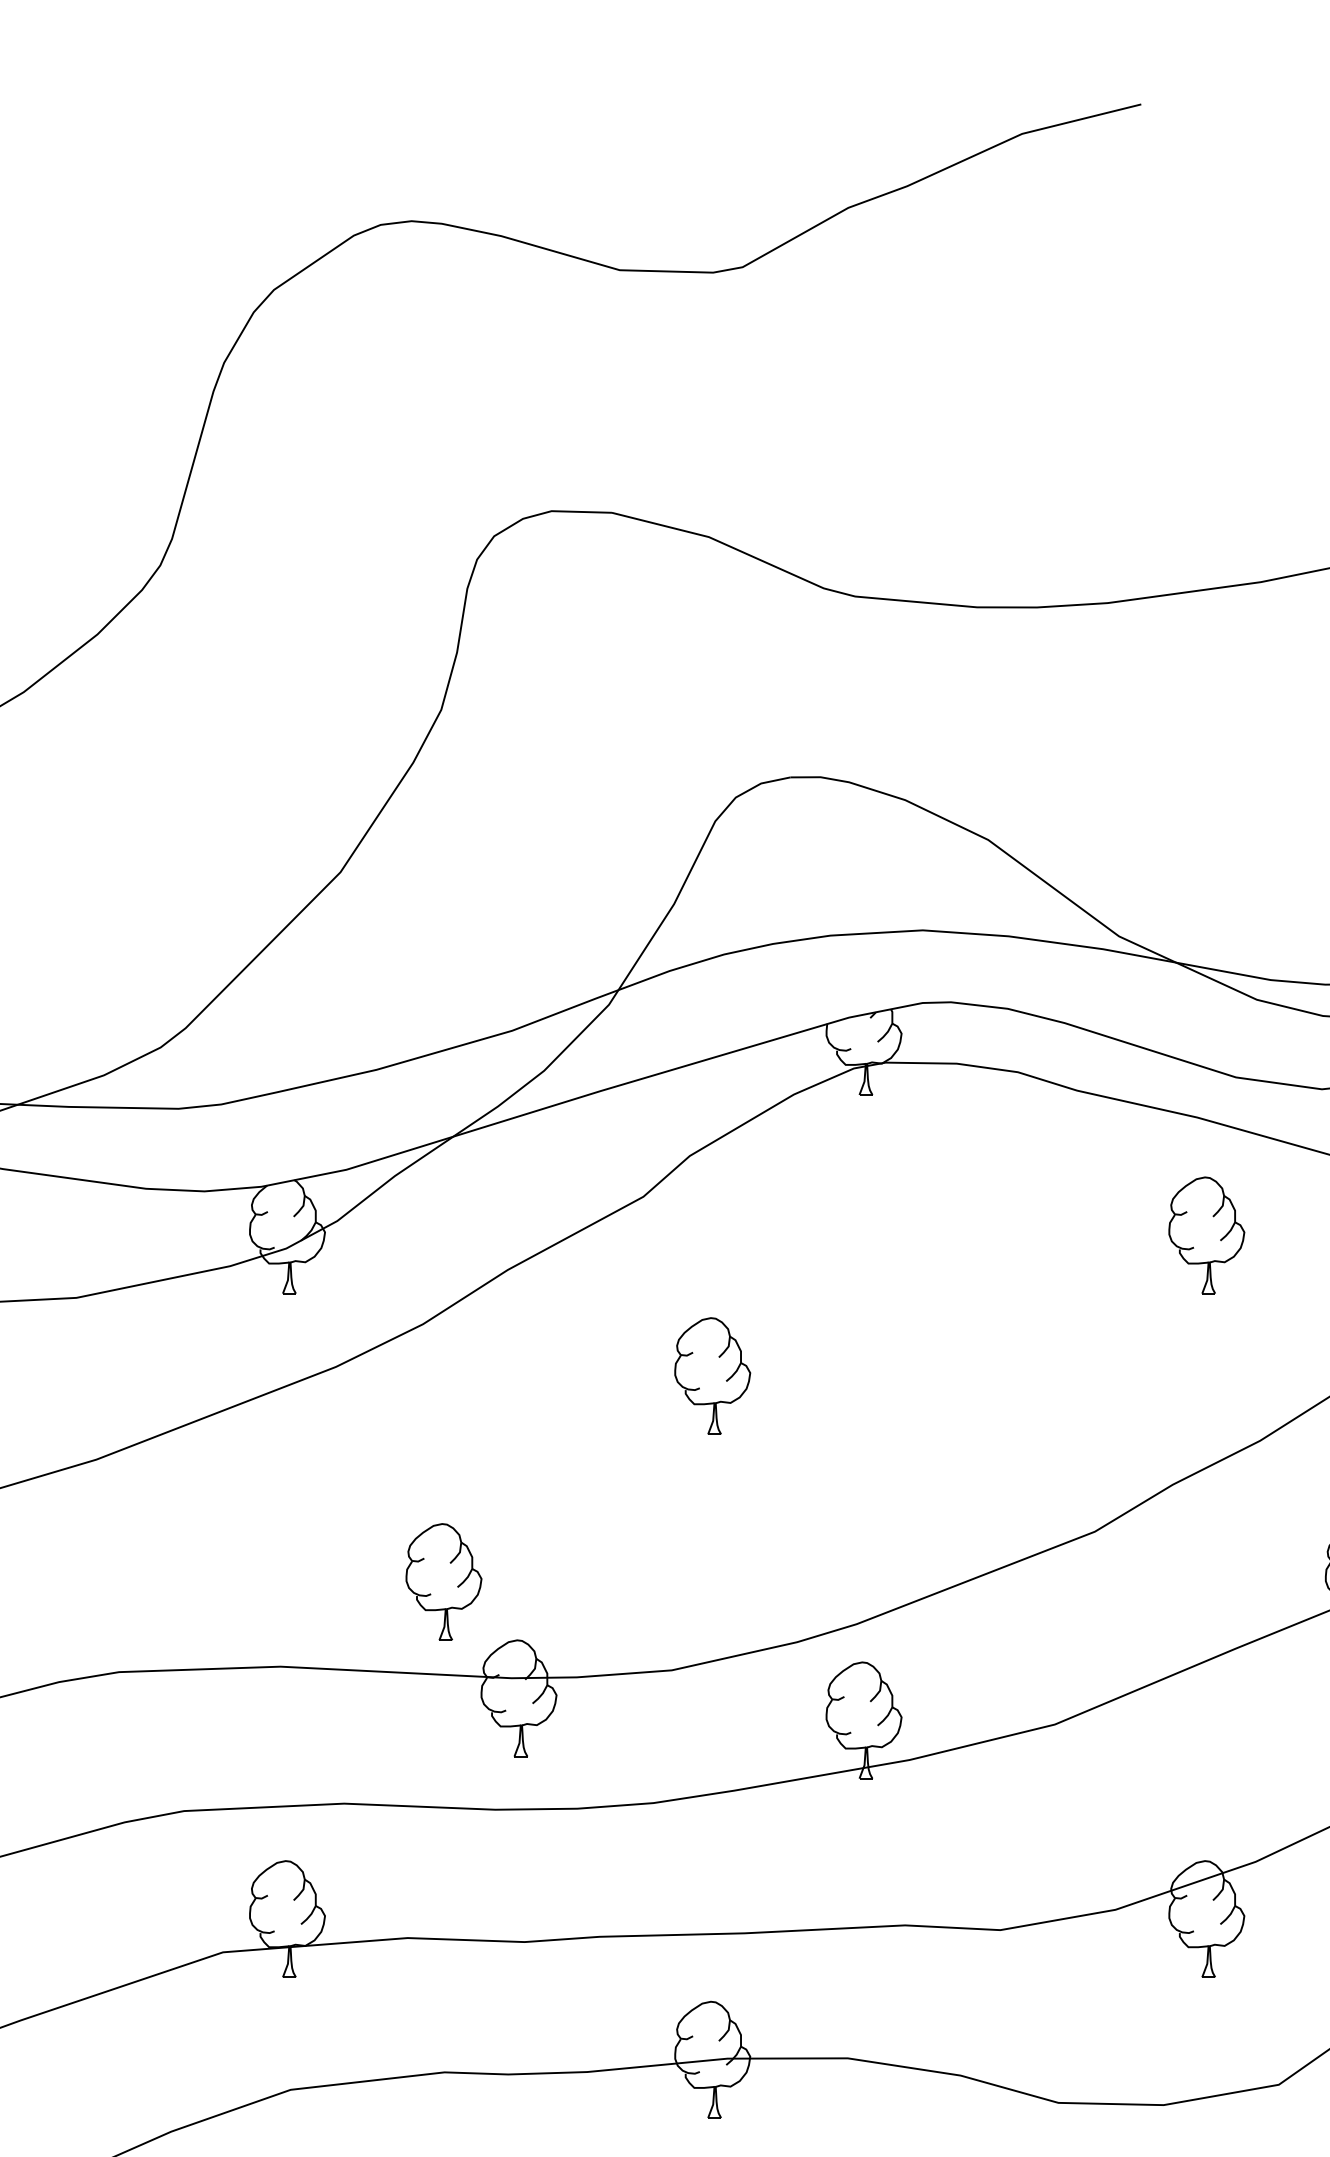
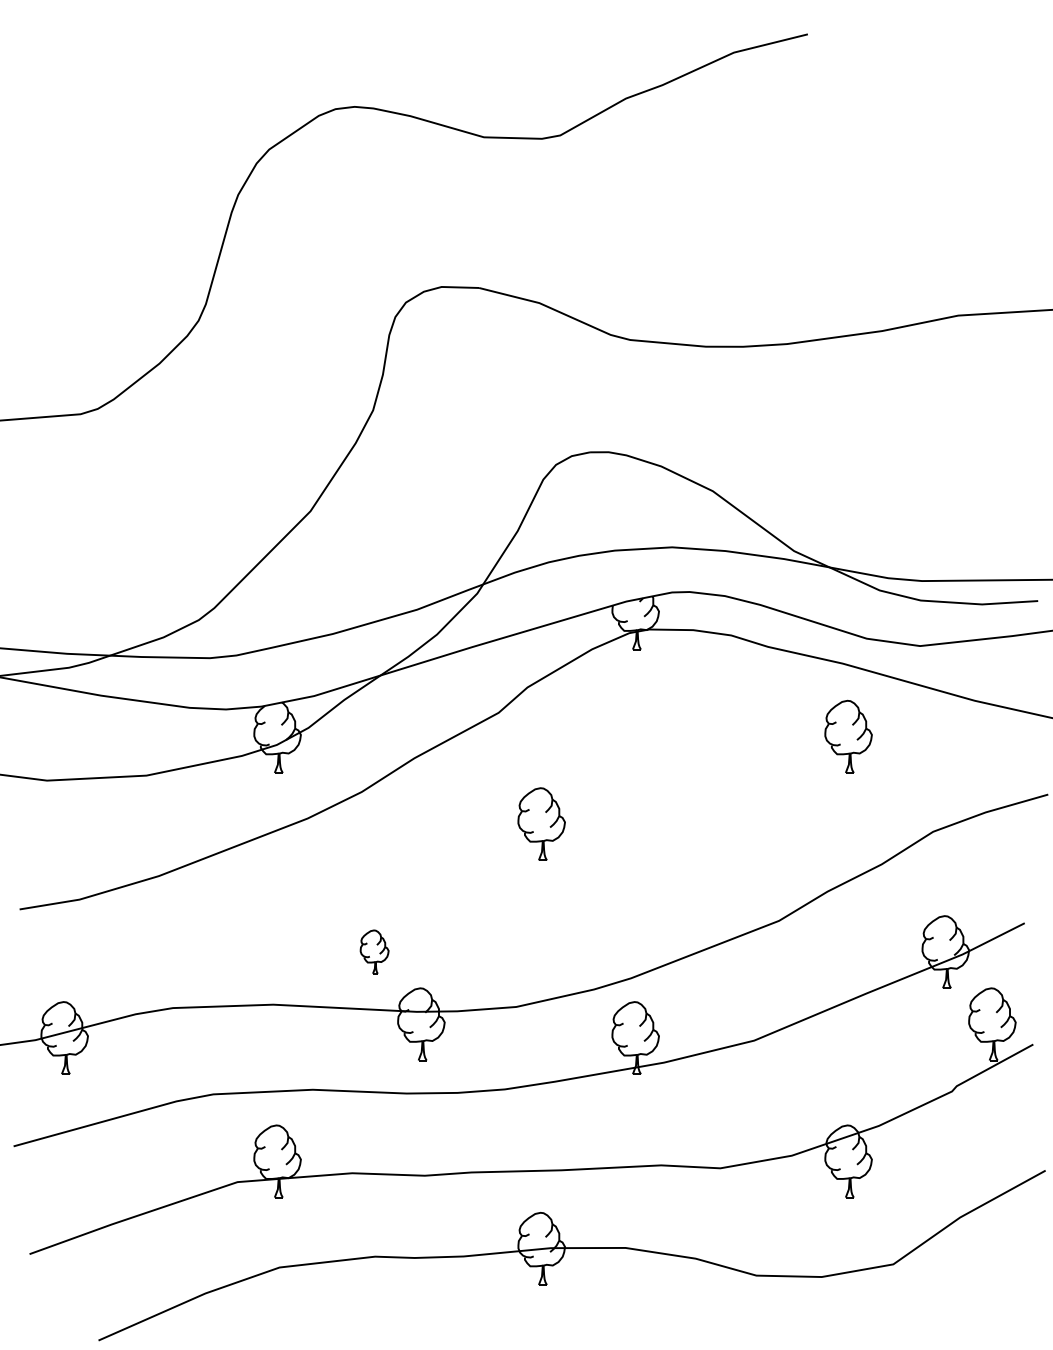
part: (443, 1581) -> (374, 951), size x0.6

